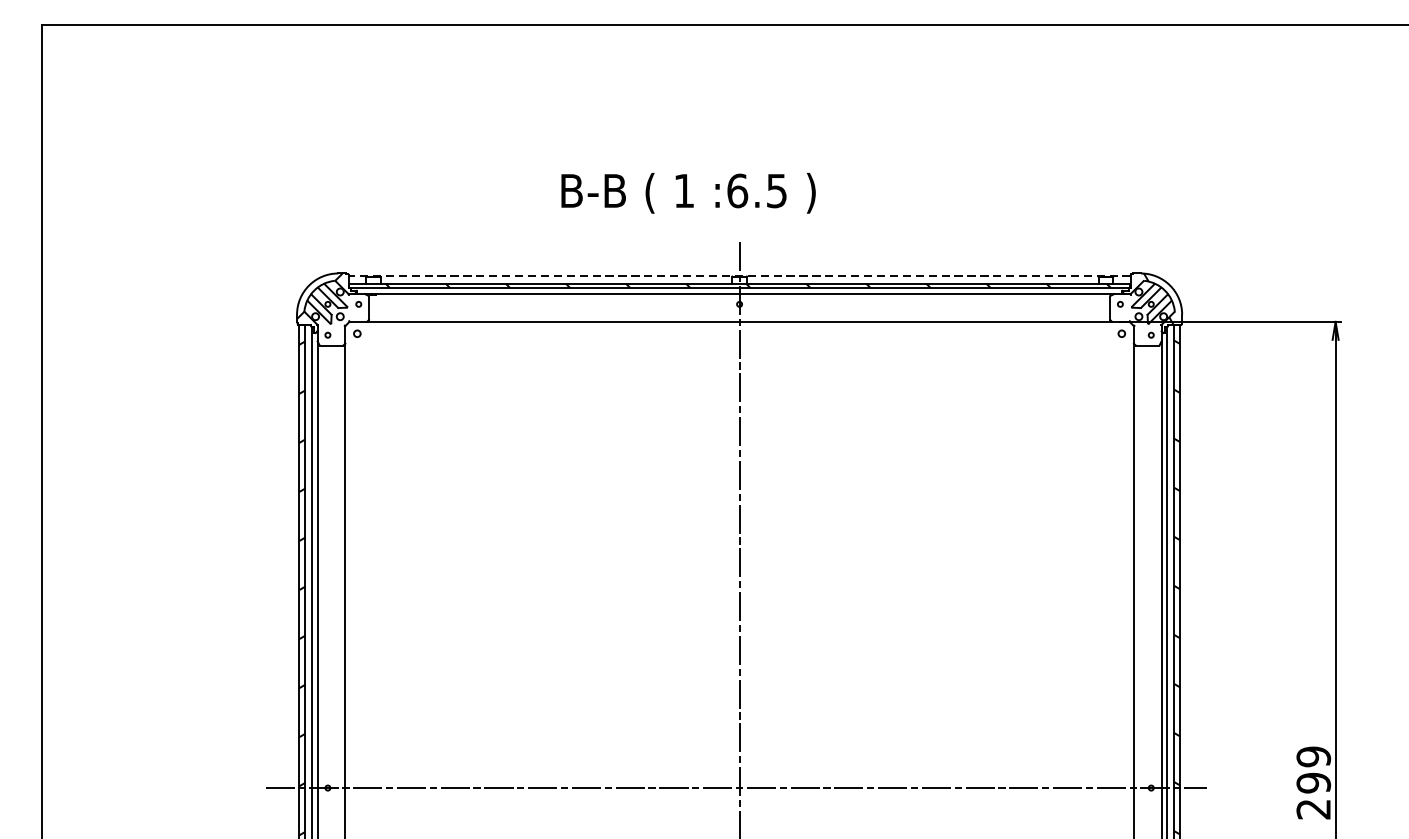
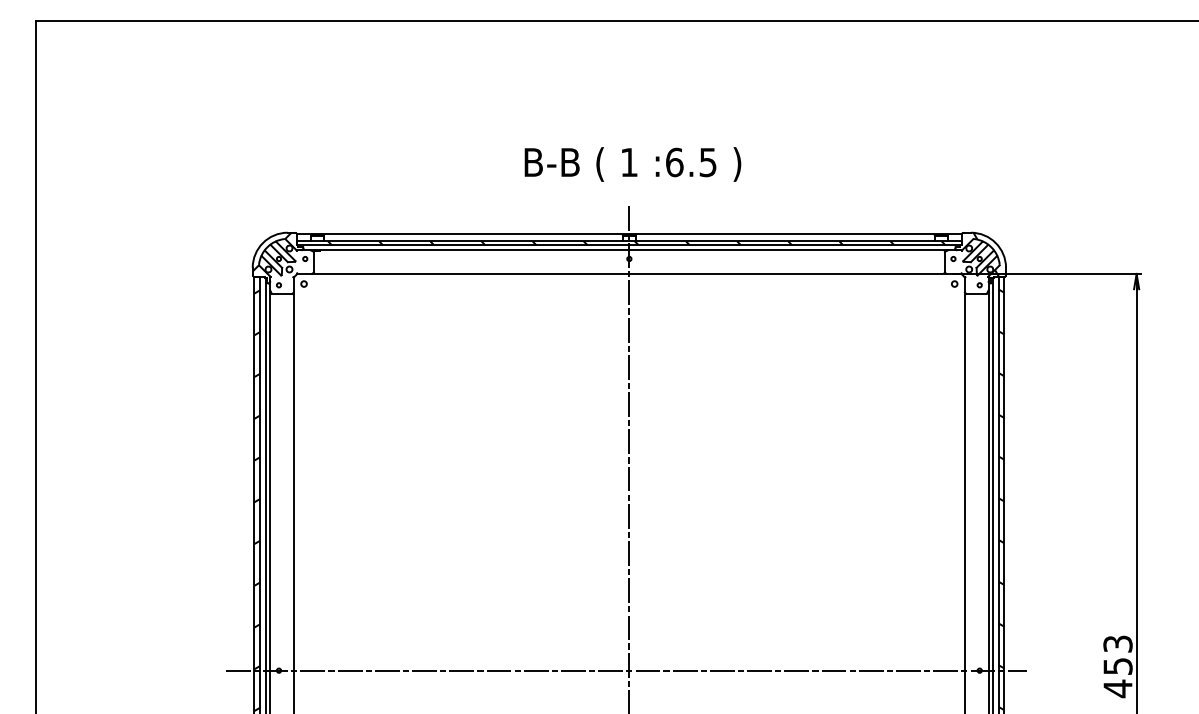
text: (688, 193) -> (632, 164), moved
line: (739, 275) -> (629, 234), dashed -> solid
text: (1313, 783) -> (1117, 666), 299 -> 453

